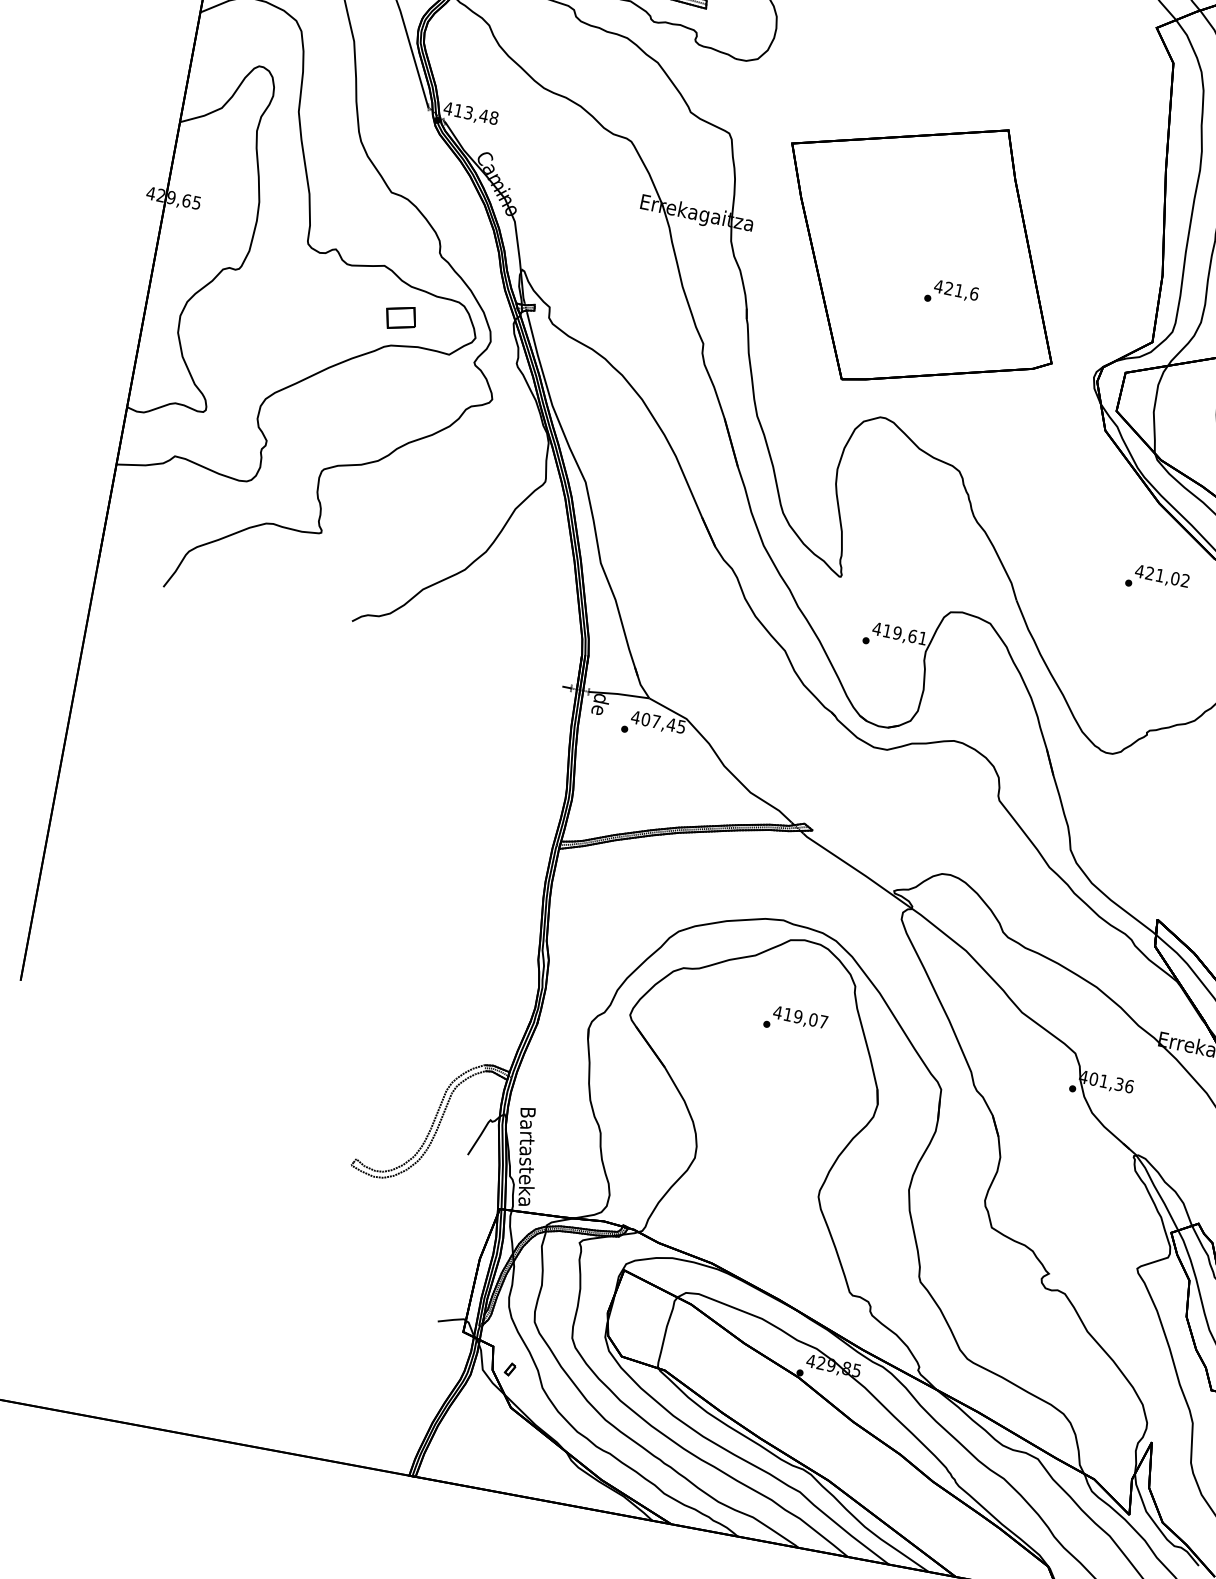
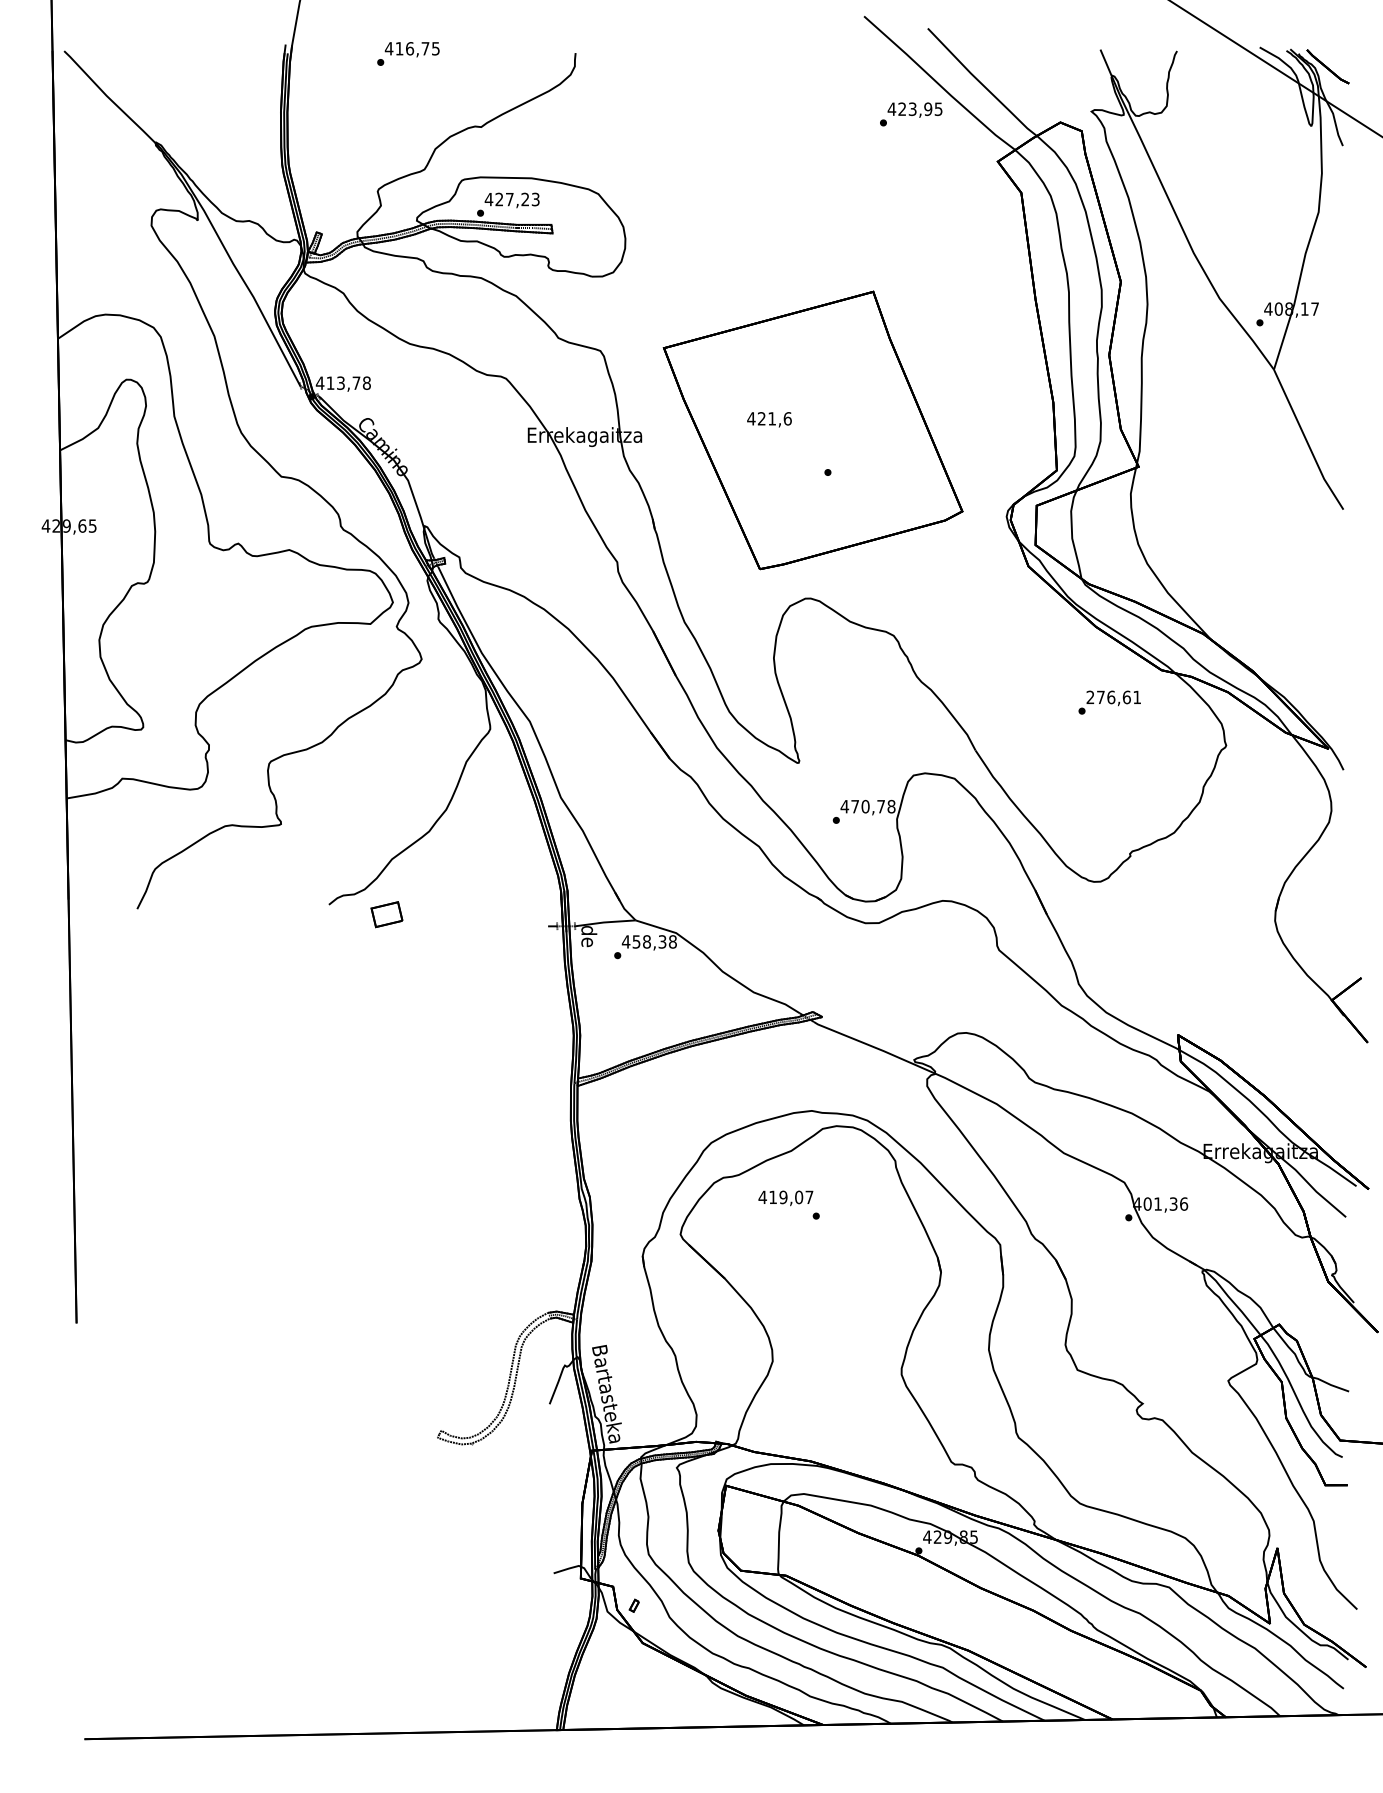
text: (484, 115) -> (356, 382), 413,48 -> 413,78
text: (956, 290) -> (769, 419), moved
part: (400, 317) -> (386, 914), moved
text: (1162, 576) -> (1113, 697), 421,02 -> 276,61
text: (905, 634) -> (873, 806), 419,61 -> 470,78
text: (663, 722) -> (654, 941), 407,45 -> 458,38
text: (799, 1018) -> (785, 1198), moved

